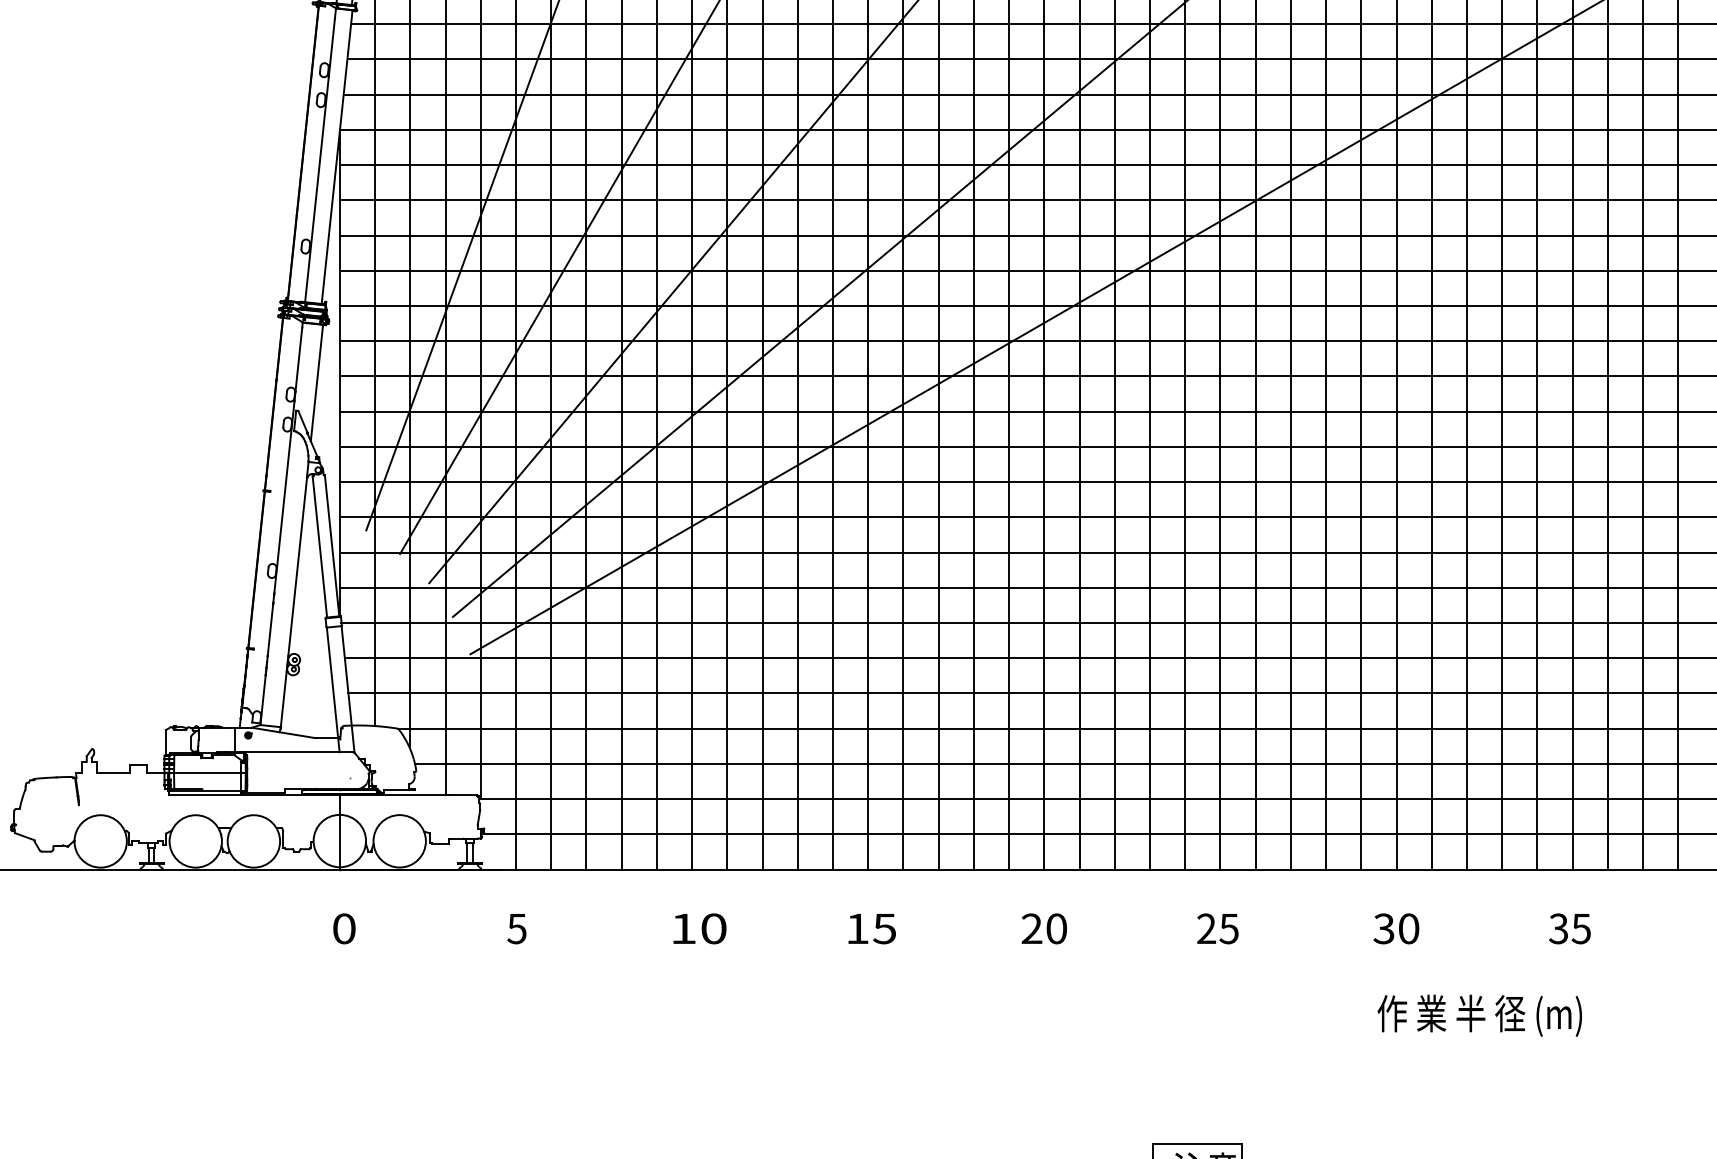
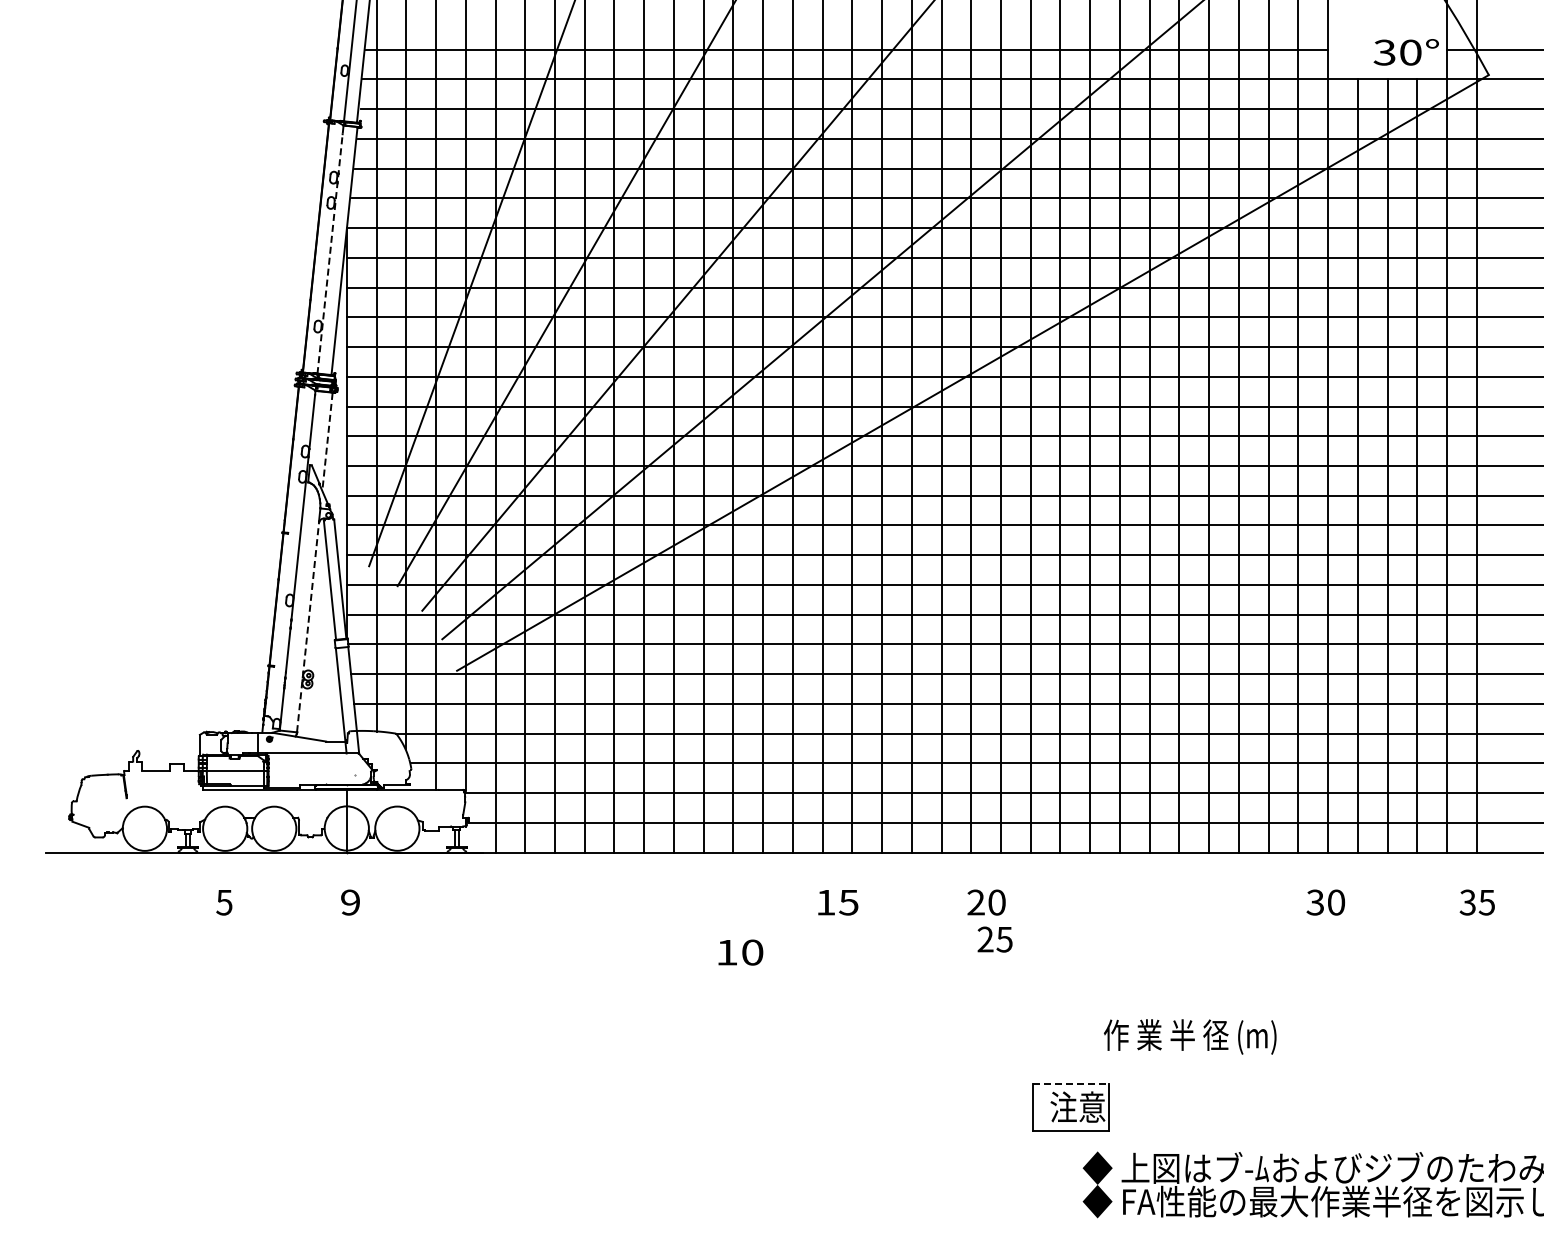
line: (320, 155) -> (330, 249), solid -> dashed
line: (316, 383) -> (327, 442), solid -> dashed
line: (294, 601) -> (308, 626), solid -> dashed
text: (344, 928) -> (350, 902), 0 -> 9
text: (517, 928) -> (224, 902), moved
text: (699, 928) -> (740, 952), moved
text: (872, 928) -> (838, 902), moved
text: (1044, 928) -> (986, 902), moved
text: (1217, 928) -> (994, 939), moved
text: (1396, 928) -> (1325, 902), moved
text: (1568, 928) -> (1476, 902), moved
text: (1480, 1015) -> (1190, 1036), moved
line: (1198, 1144) -> (1071, 1084), solid -> dashed

